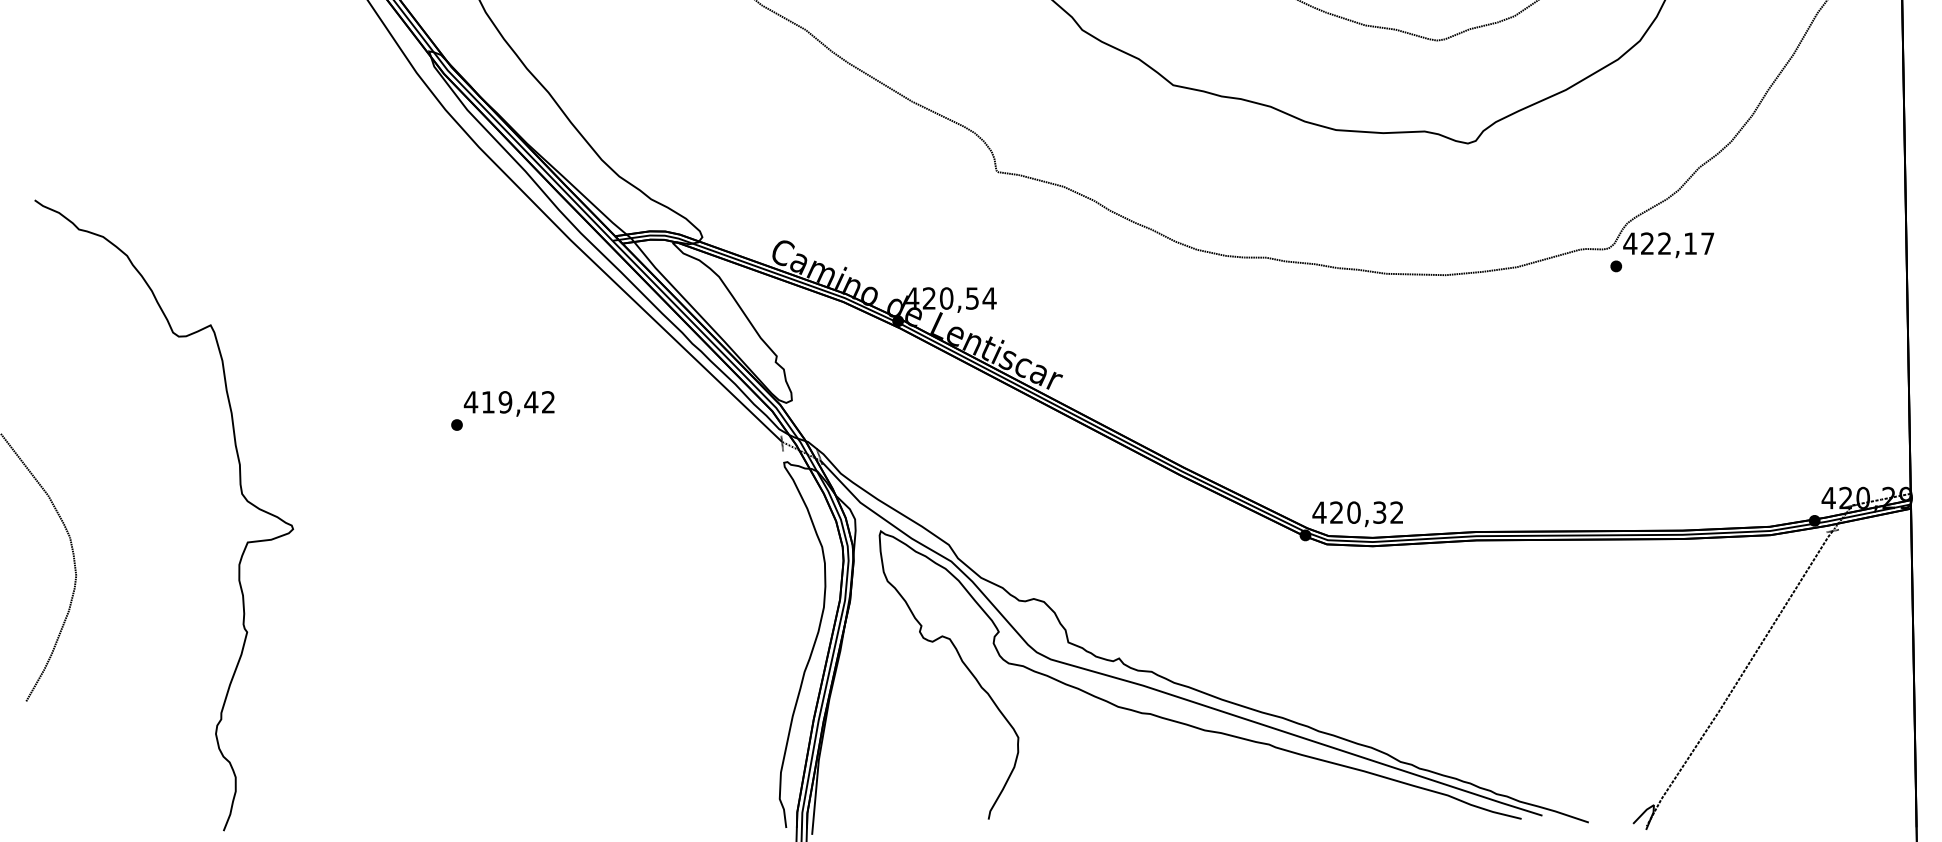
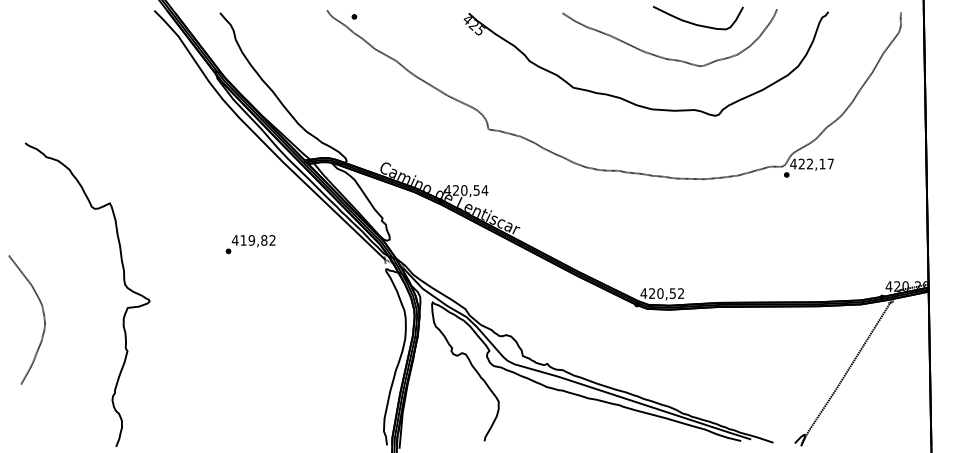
text: (529, 402) -> (263, 240), 419,42 -> 419,82
text: (1379, 512) -> (672, 293), 420,32 -> 420,52

